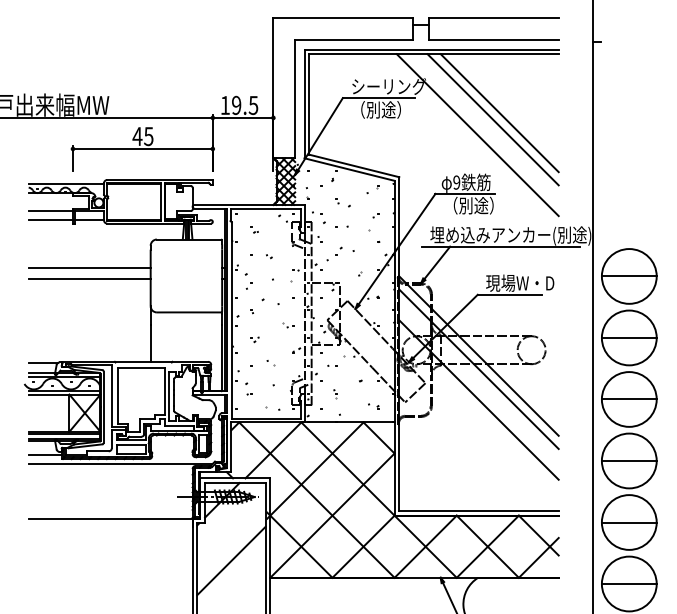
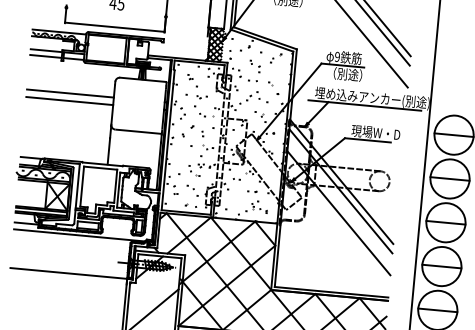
line: (142, 148) -> (114, 26), moved
part: (375, 215) -> (277, 75), removed
part: (288, 325) -> (208, 147), size x1.4
part: (254, 339) -> (200, 165), moved
part: (335, 394) -> (252, 207), moved

